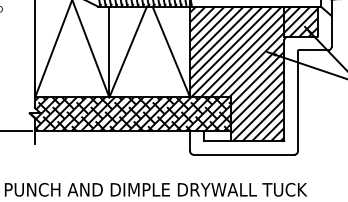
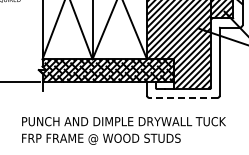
line: (242, 154) -> (182, 97), solid -> dashed

